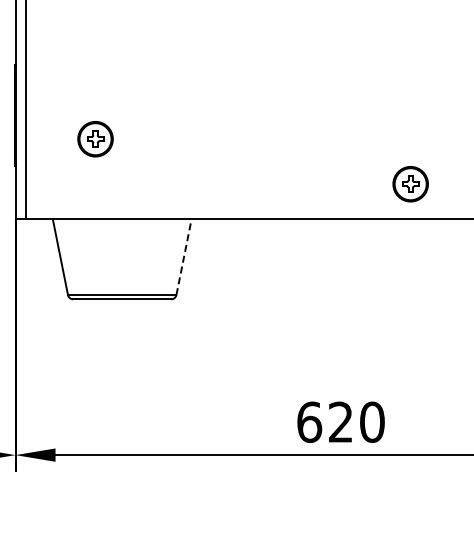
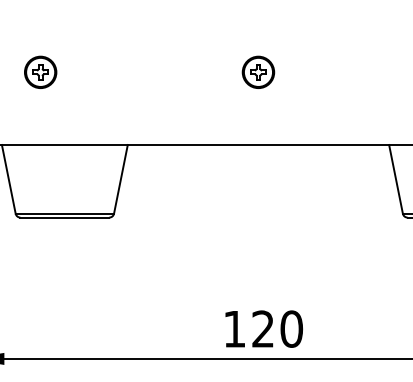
part: (410, 184) -> (258, 72), moved
line: (184, 257) -> (121, 179), dashed -> solid
text: (309, 421) -> (234, 328), 620 -> 120

